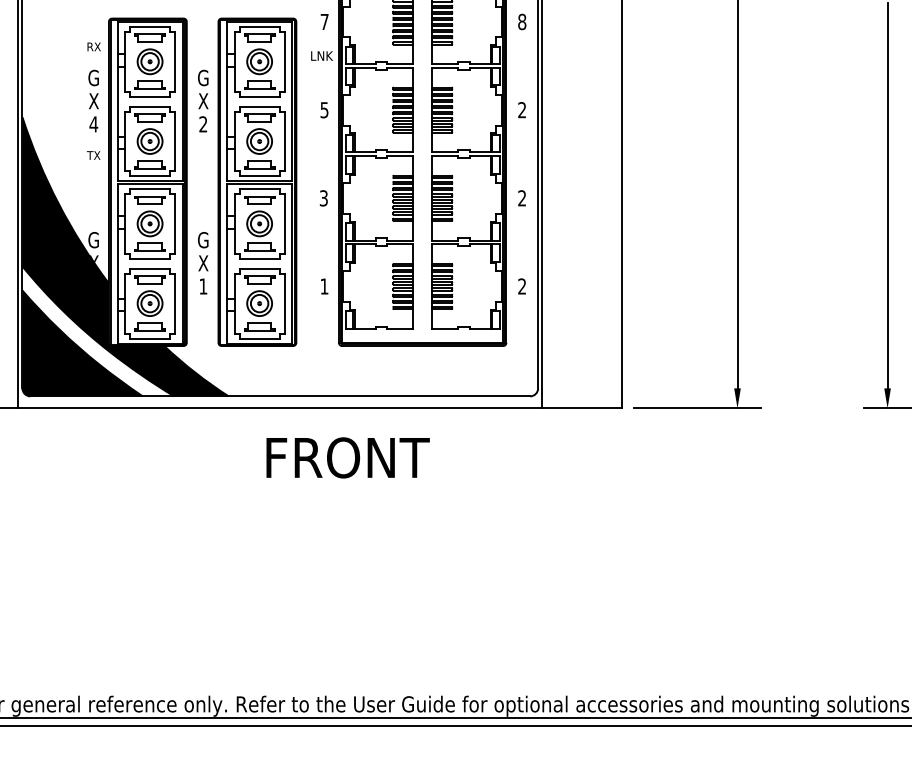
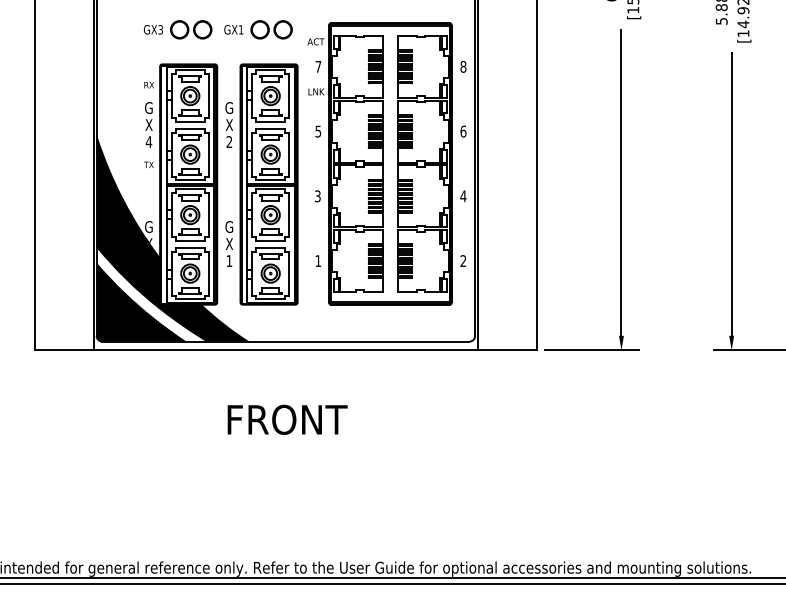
text: (522, 110) -> (463, 131), 2 -> 6
text: (522, 198) -> (463, 196), 2 -> 4
text: (347, 457) -> (287, 419), moved

